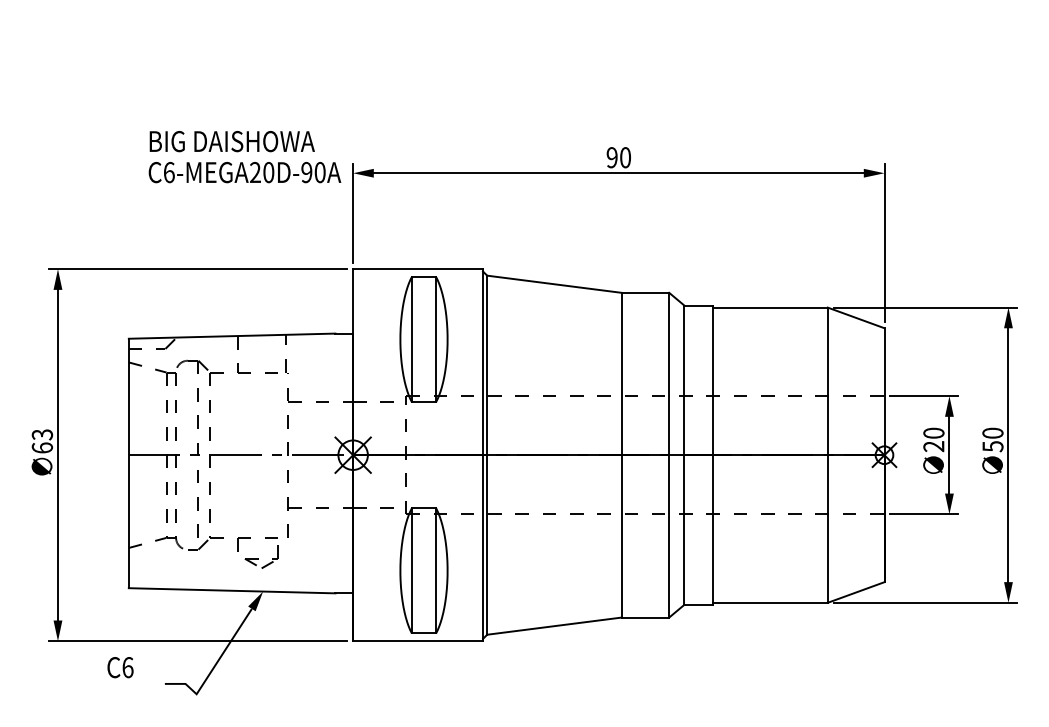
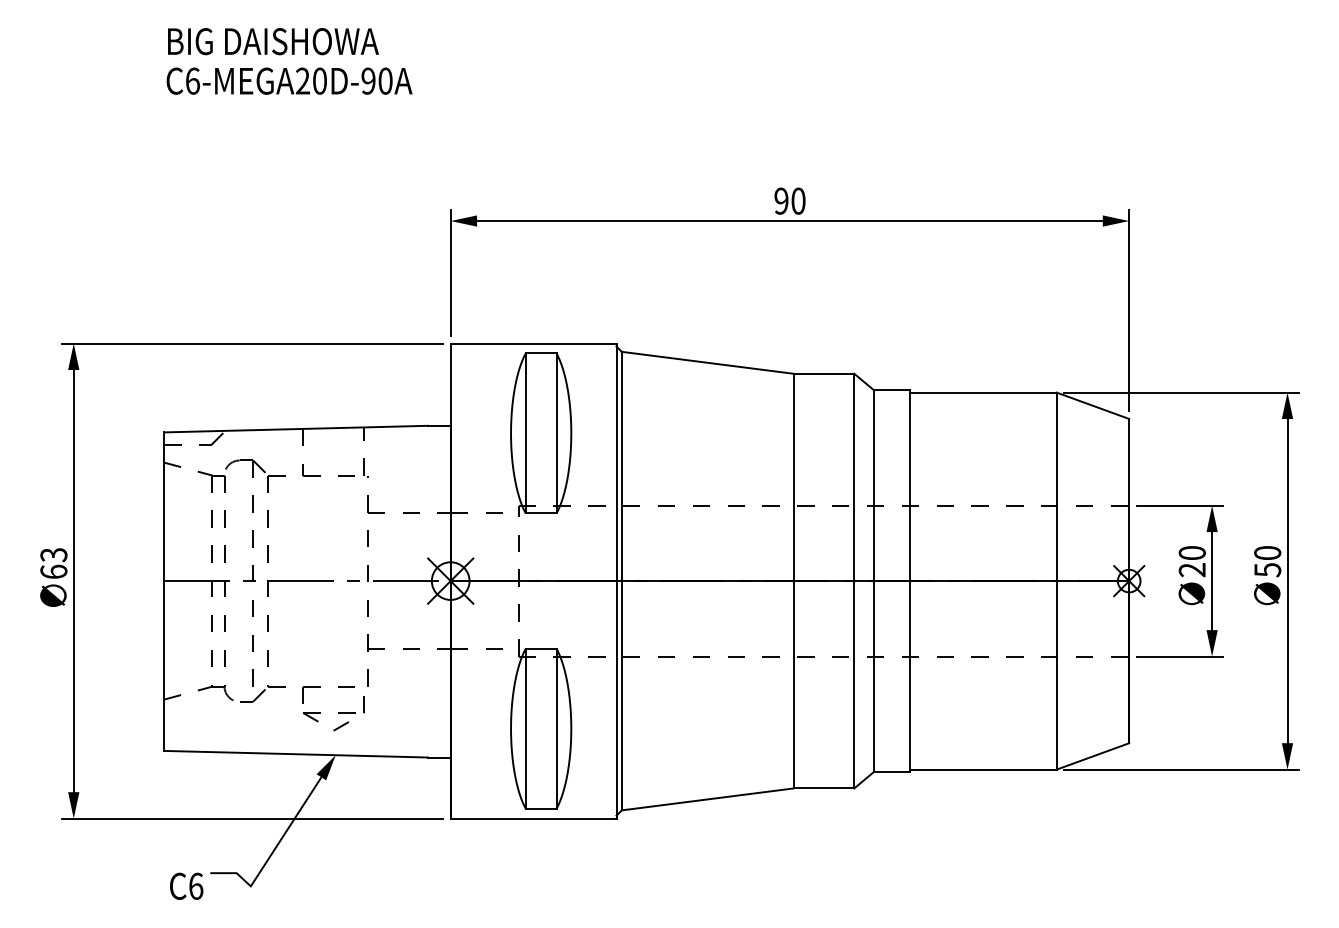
text: (244, 157) -> (289, 61), moved
part: (261, 558) -> (333, 713), size x1.43
text: (120, 666) -> (186, 885), moved

